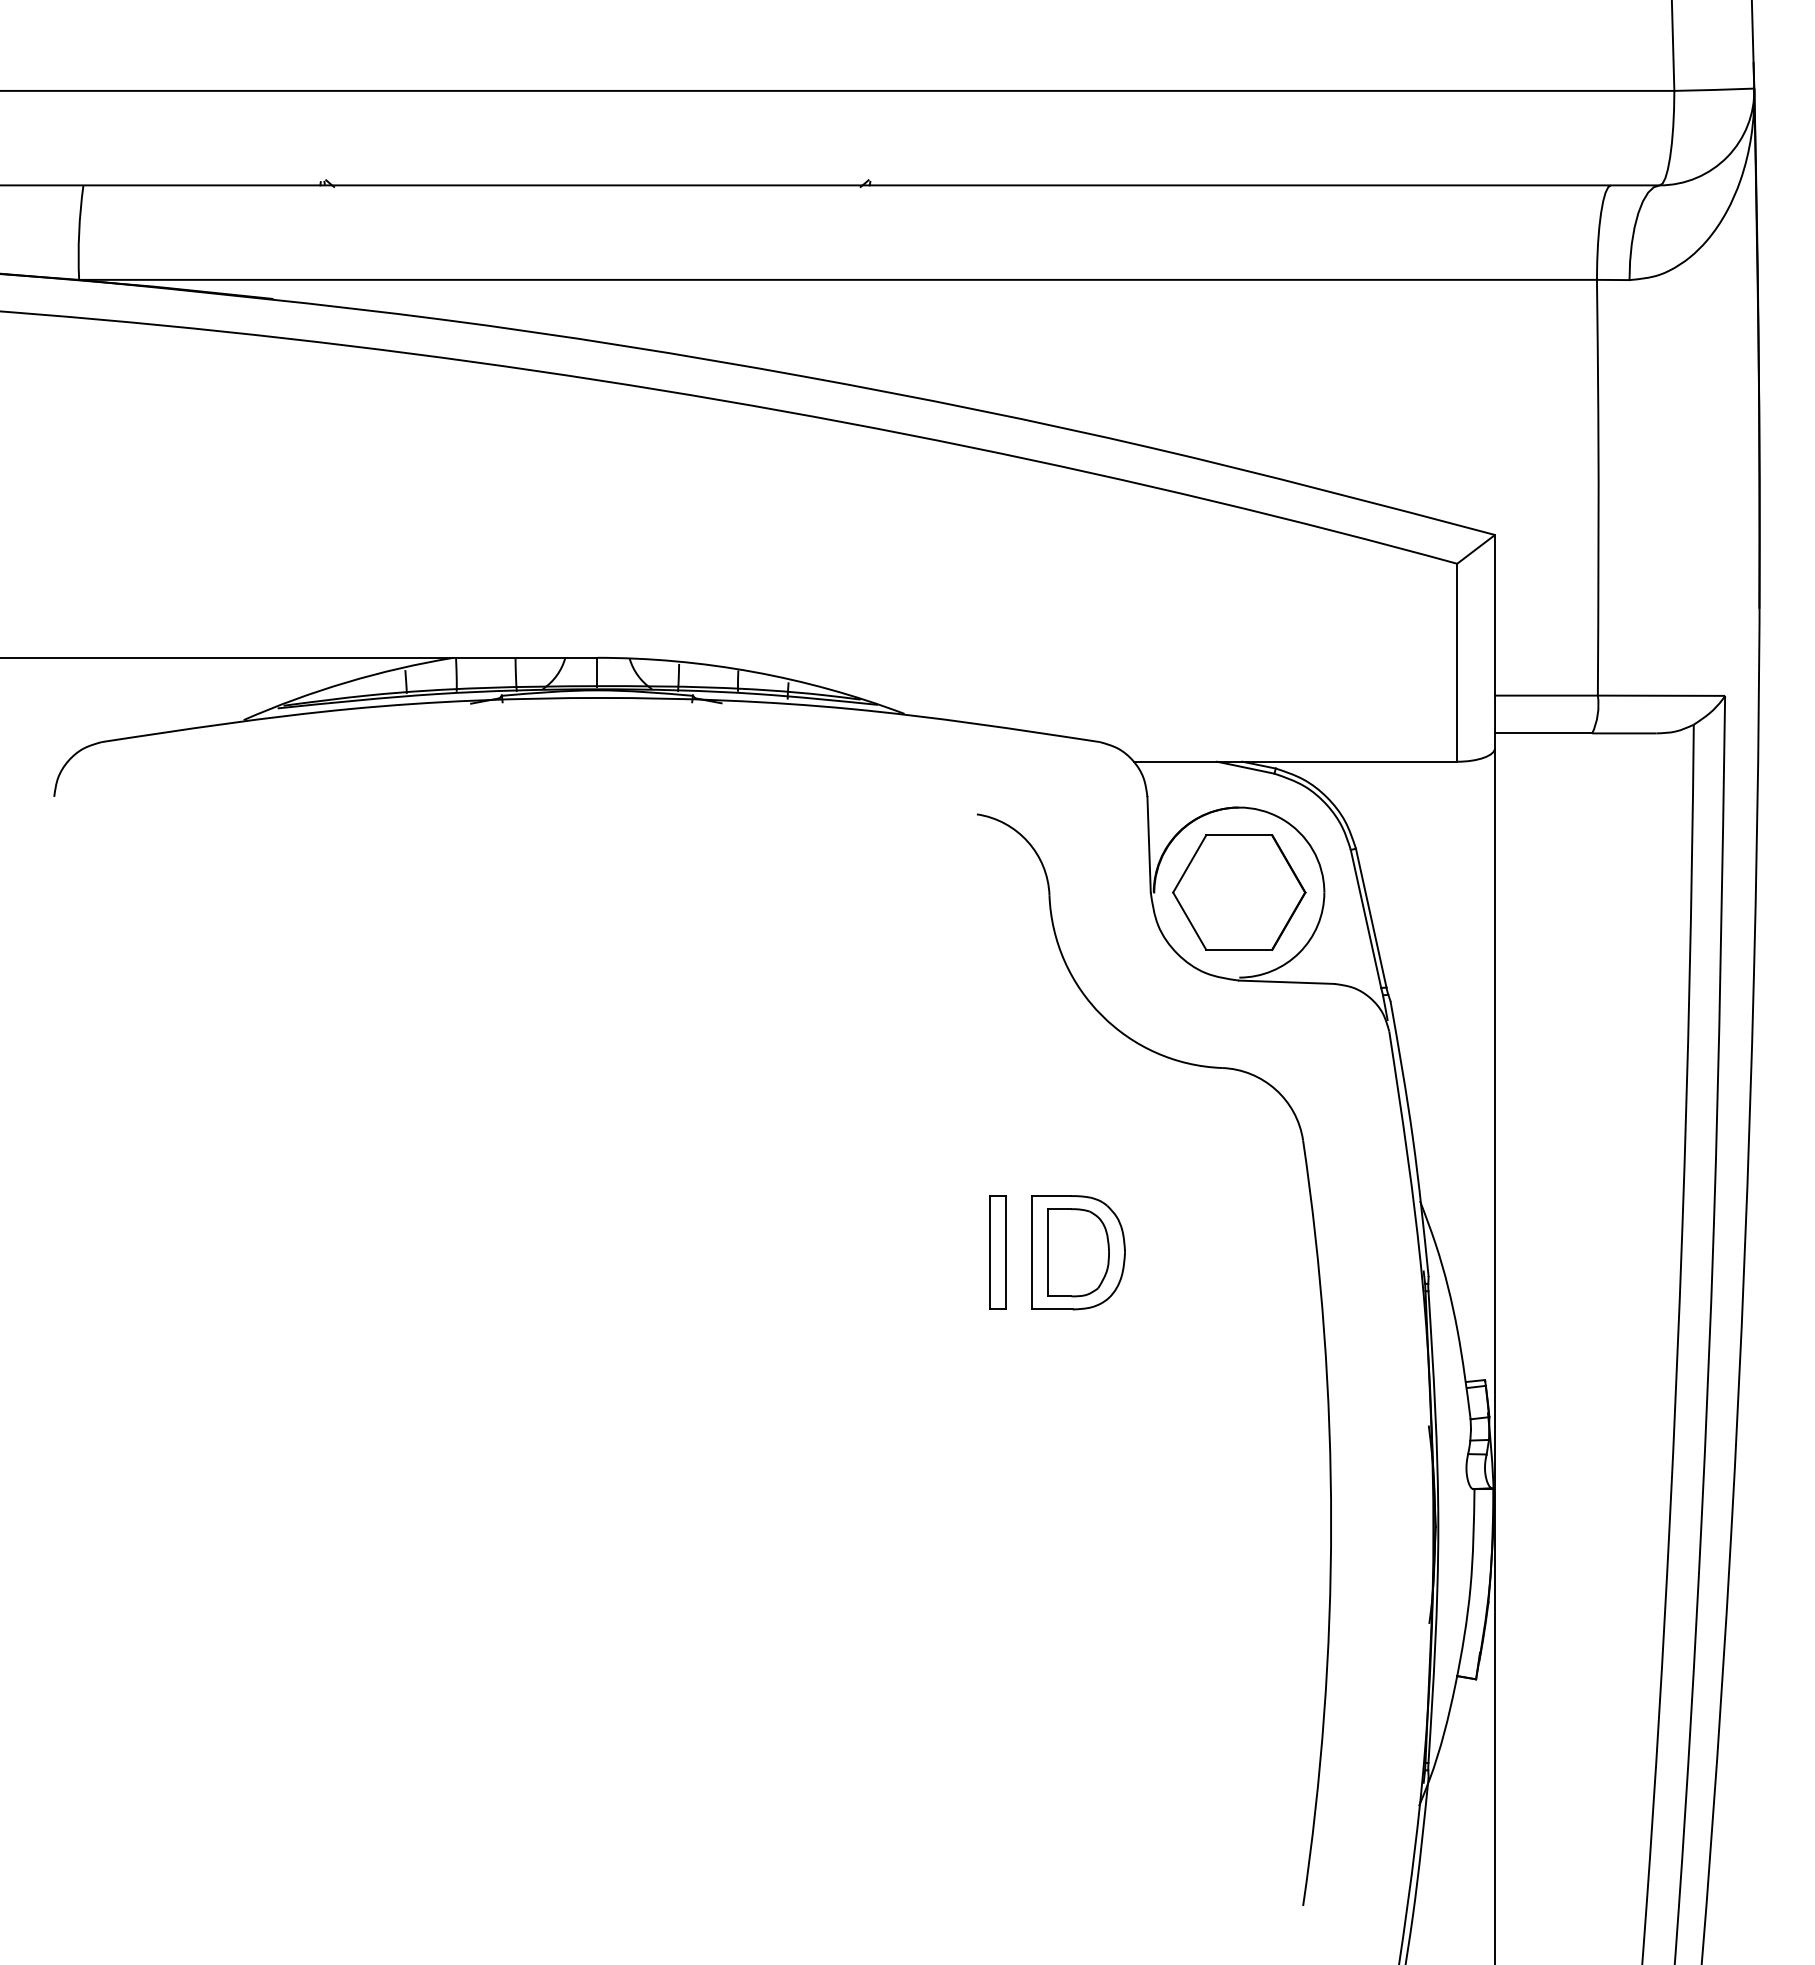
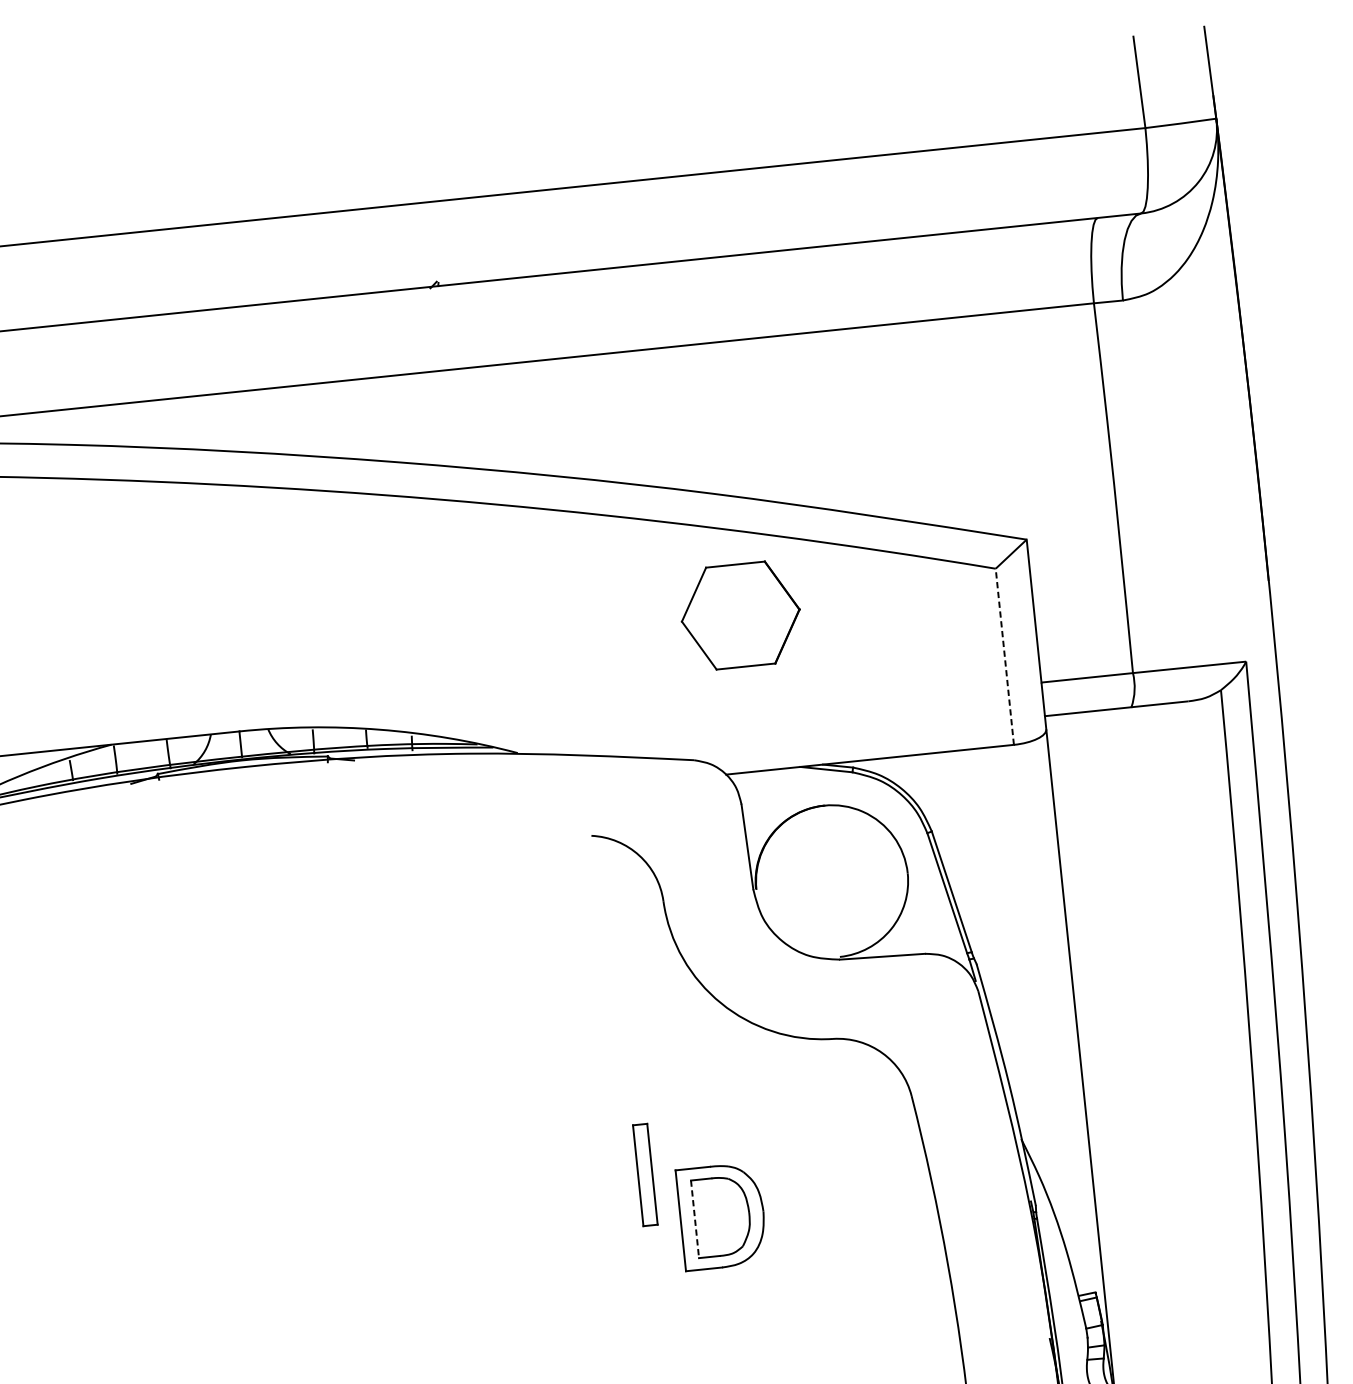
line: (1457, 662) -> (1005, 656), solid -> dashed
part: (1239, 892) -> (740, 615), moved
part: (997, 1252) -> (644, 1174), moved
line: (1048, 1252) -> (695, 1219), solid -> dashed

